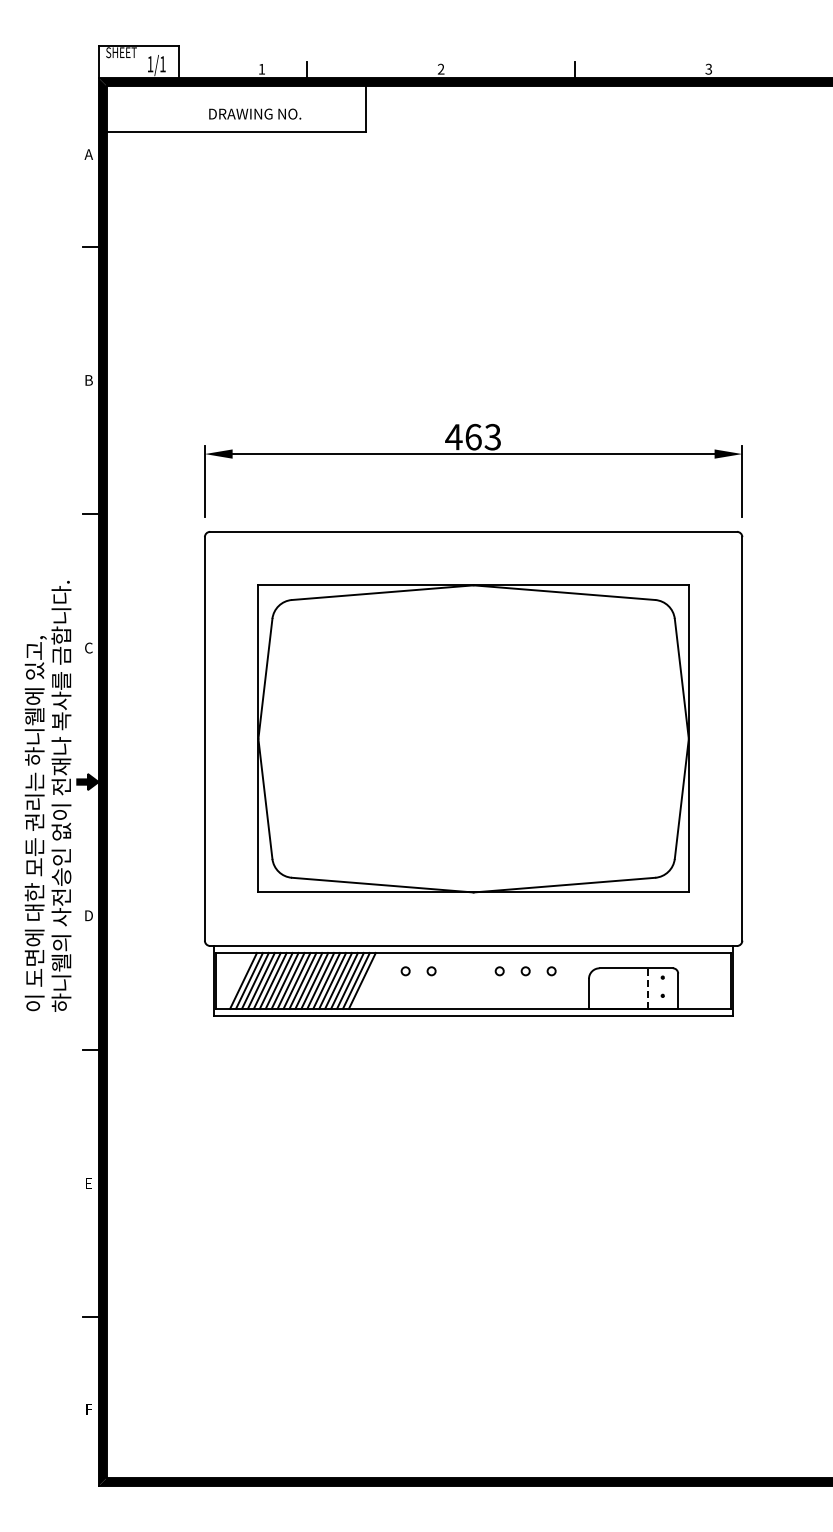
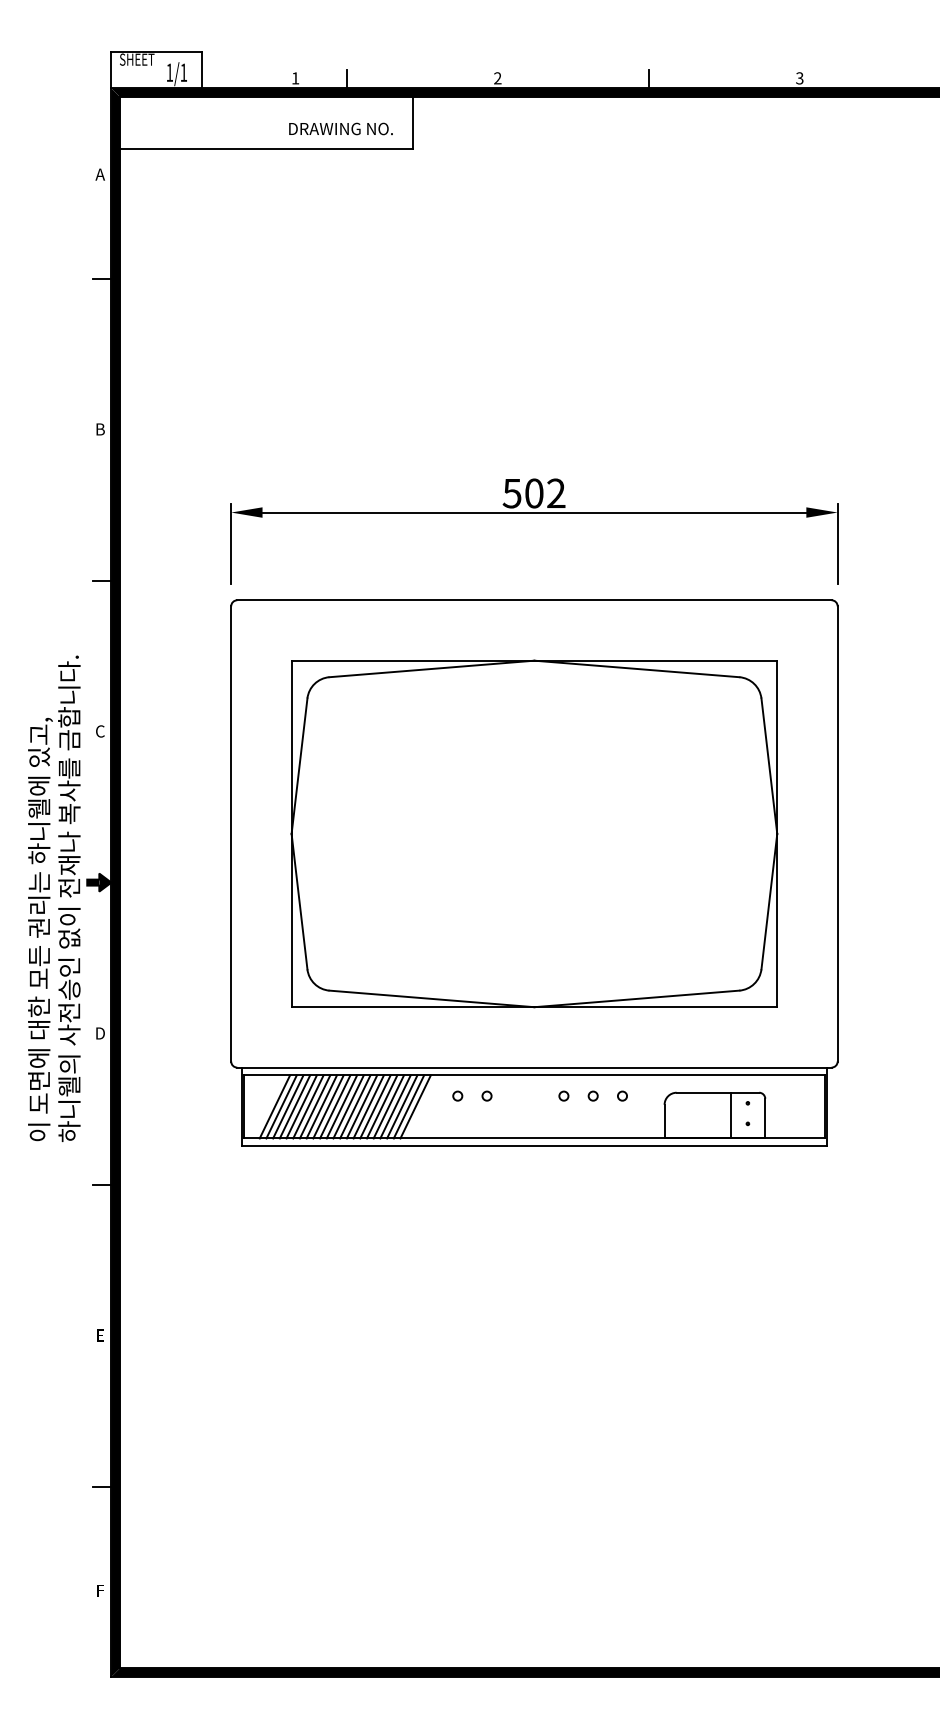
text: (255, 113) -> (341, 128), moved
text: (473, 436) -> (534, 492), 463 -> 502
line: (367, 980) -> (414, 1106), added
line: (648, 988) -> (731, 1115), dashed -> solid

